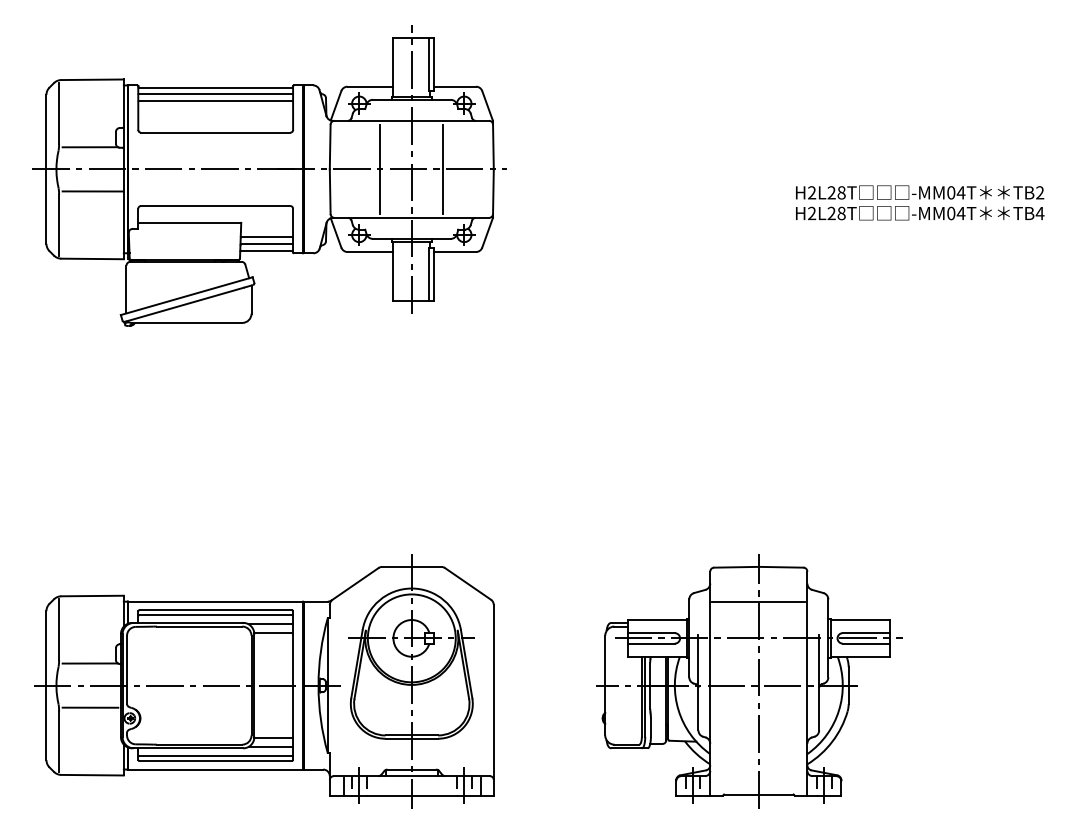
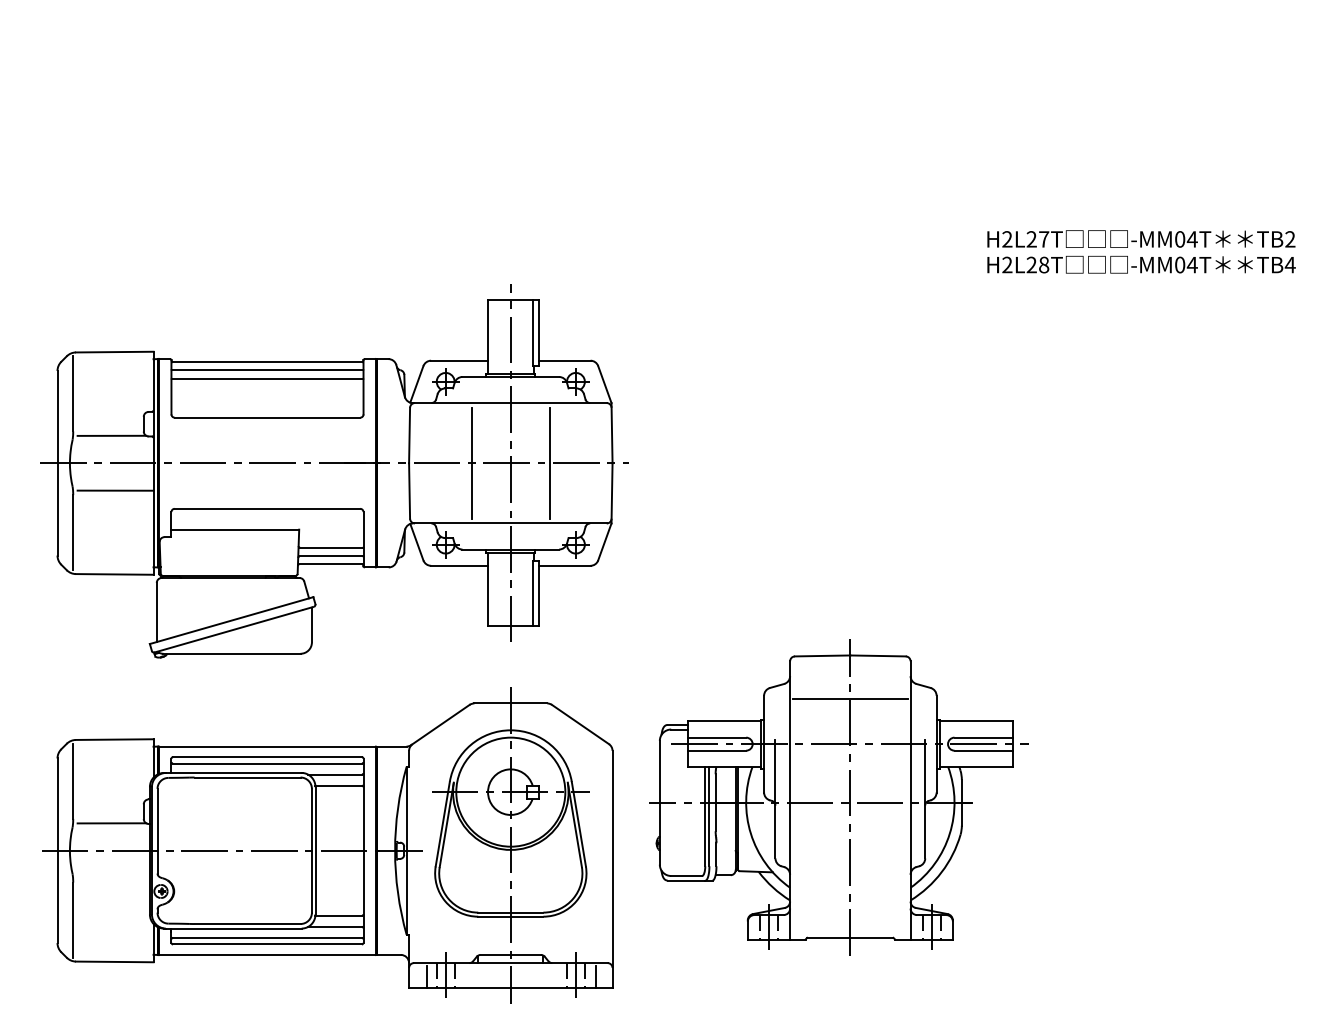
part: (269, 176) -> (334, 471), moved
text: (841, 192) -> (1044, 239), H2L28T -> H2L27T
part: (749, 681) -> (838, 797), moved
line: (89, 707) -> (111, 878), removed

